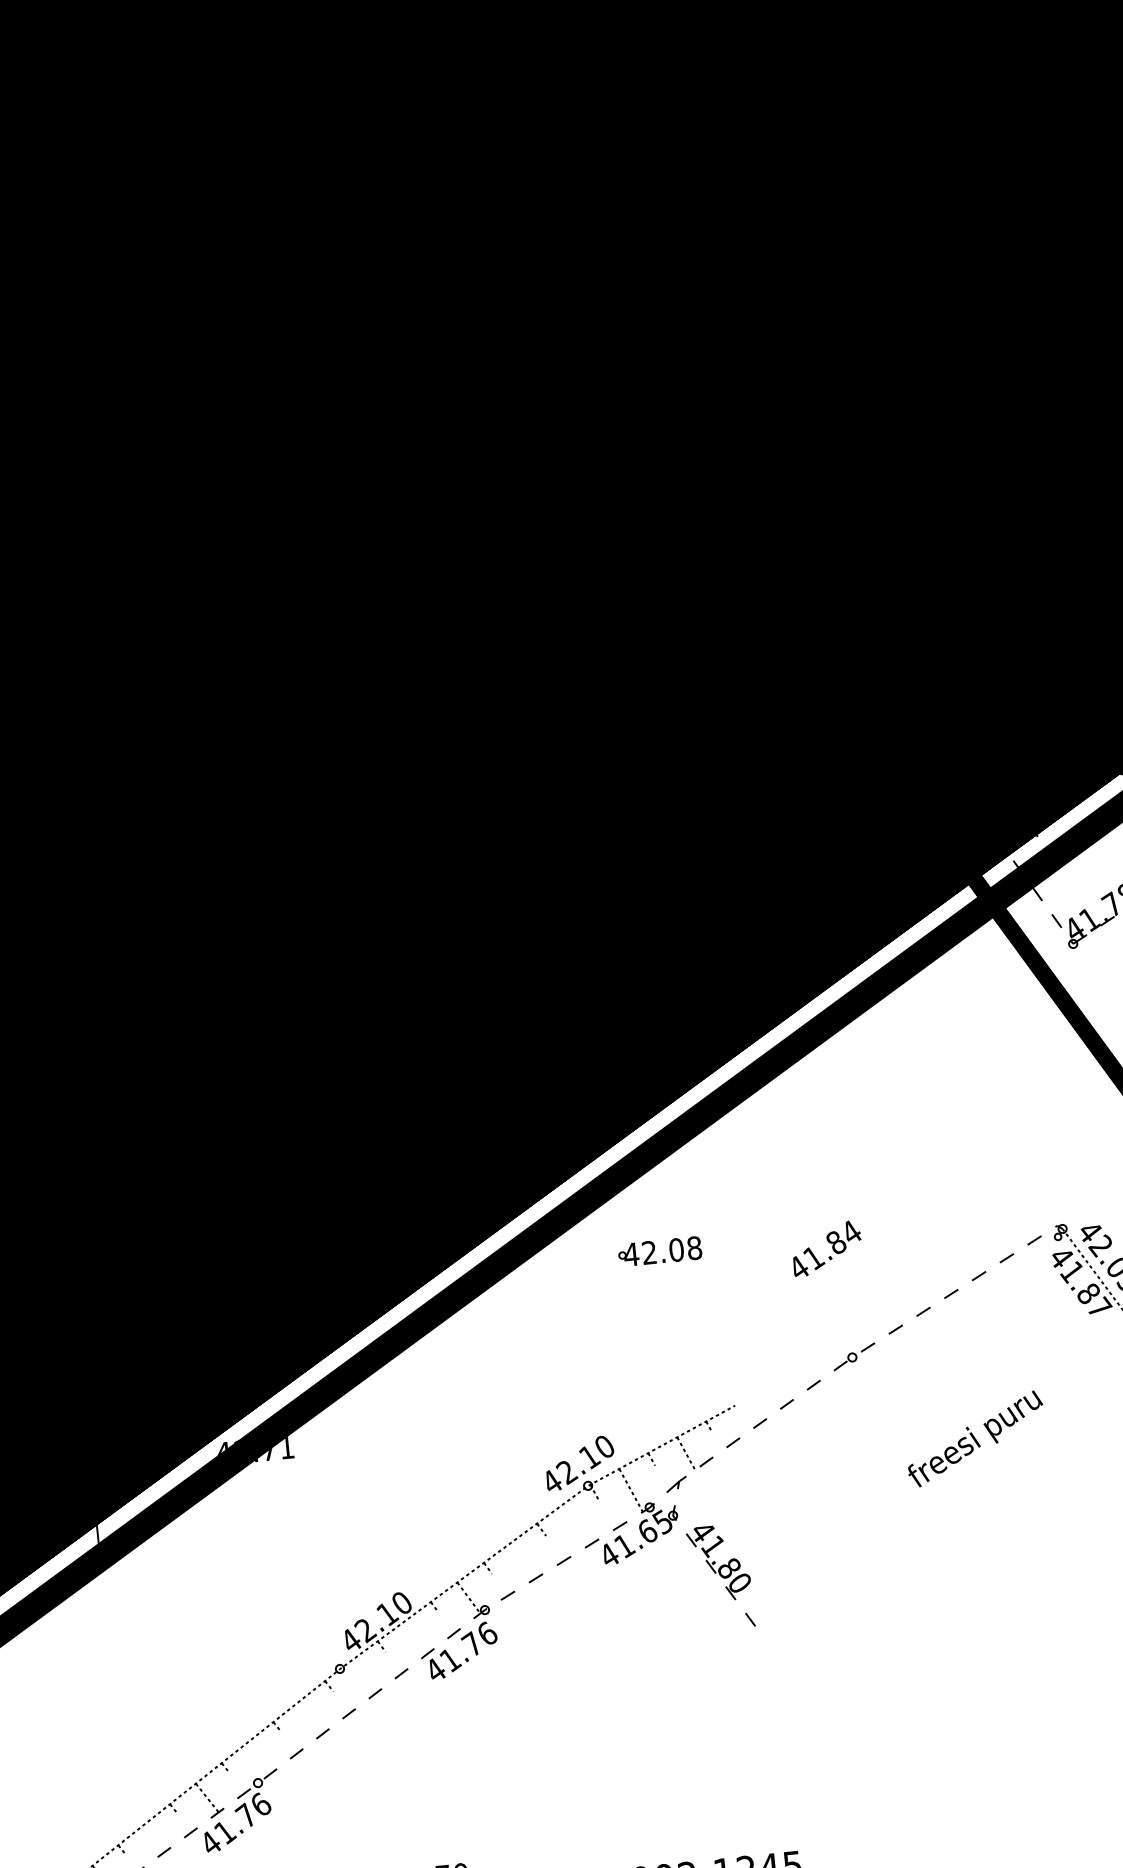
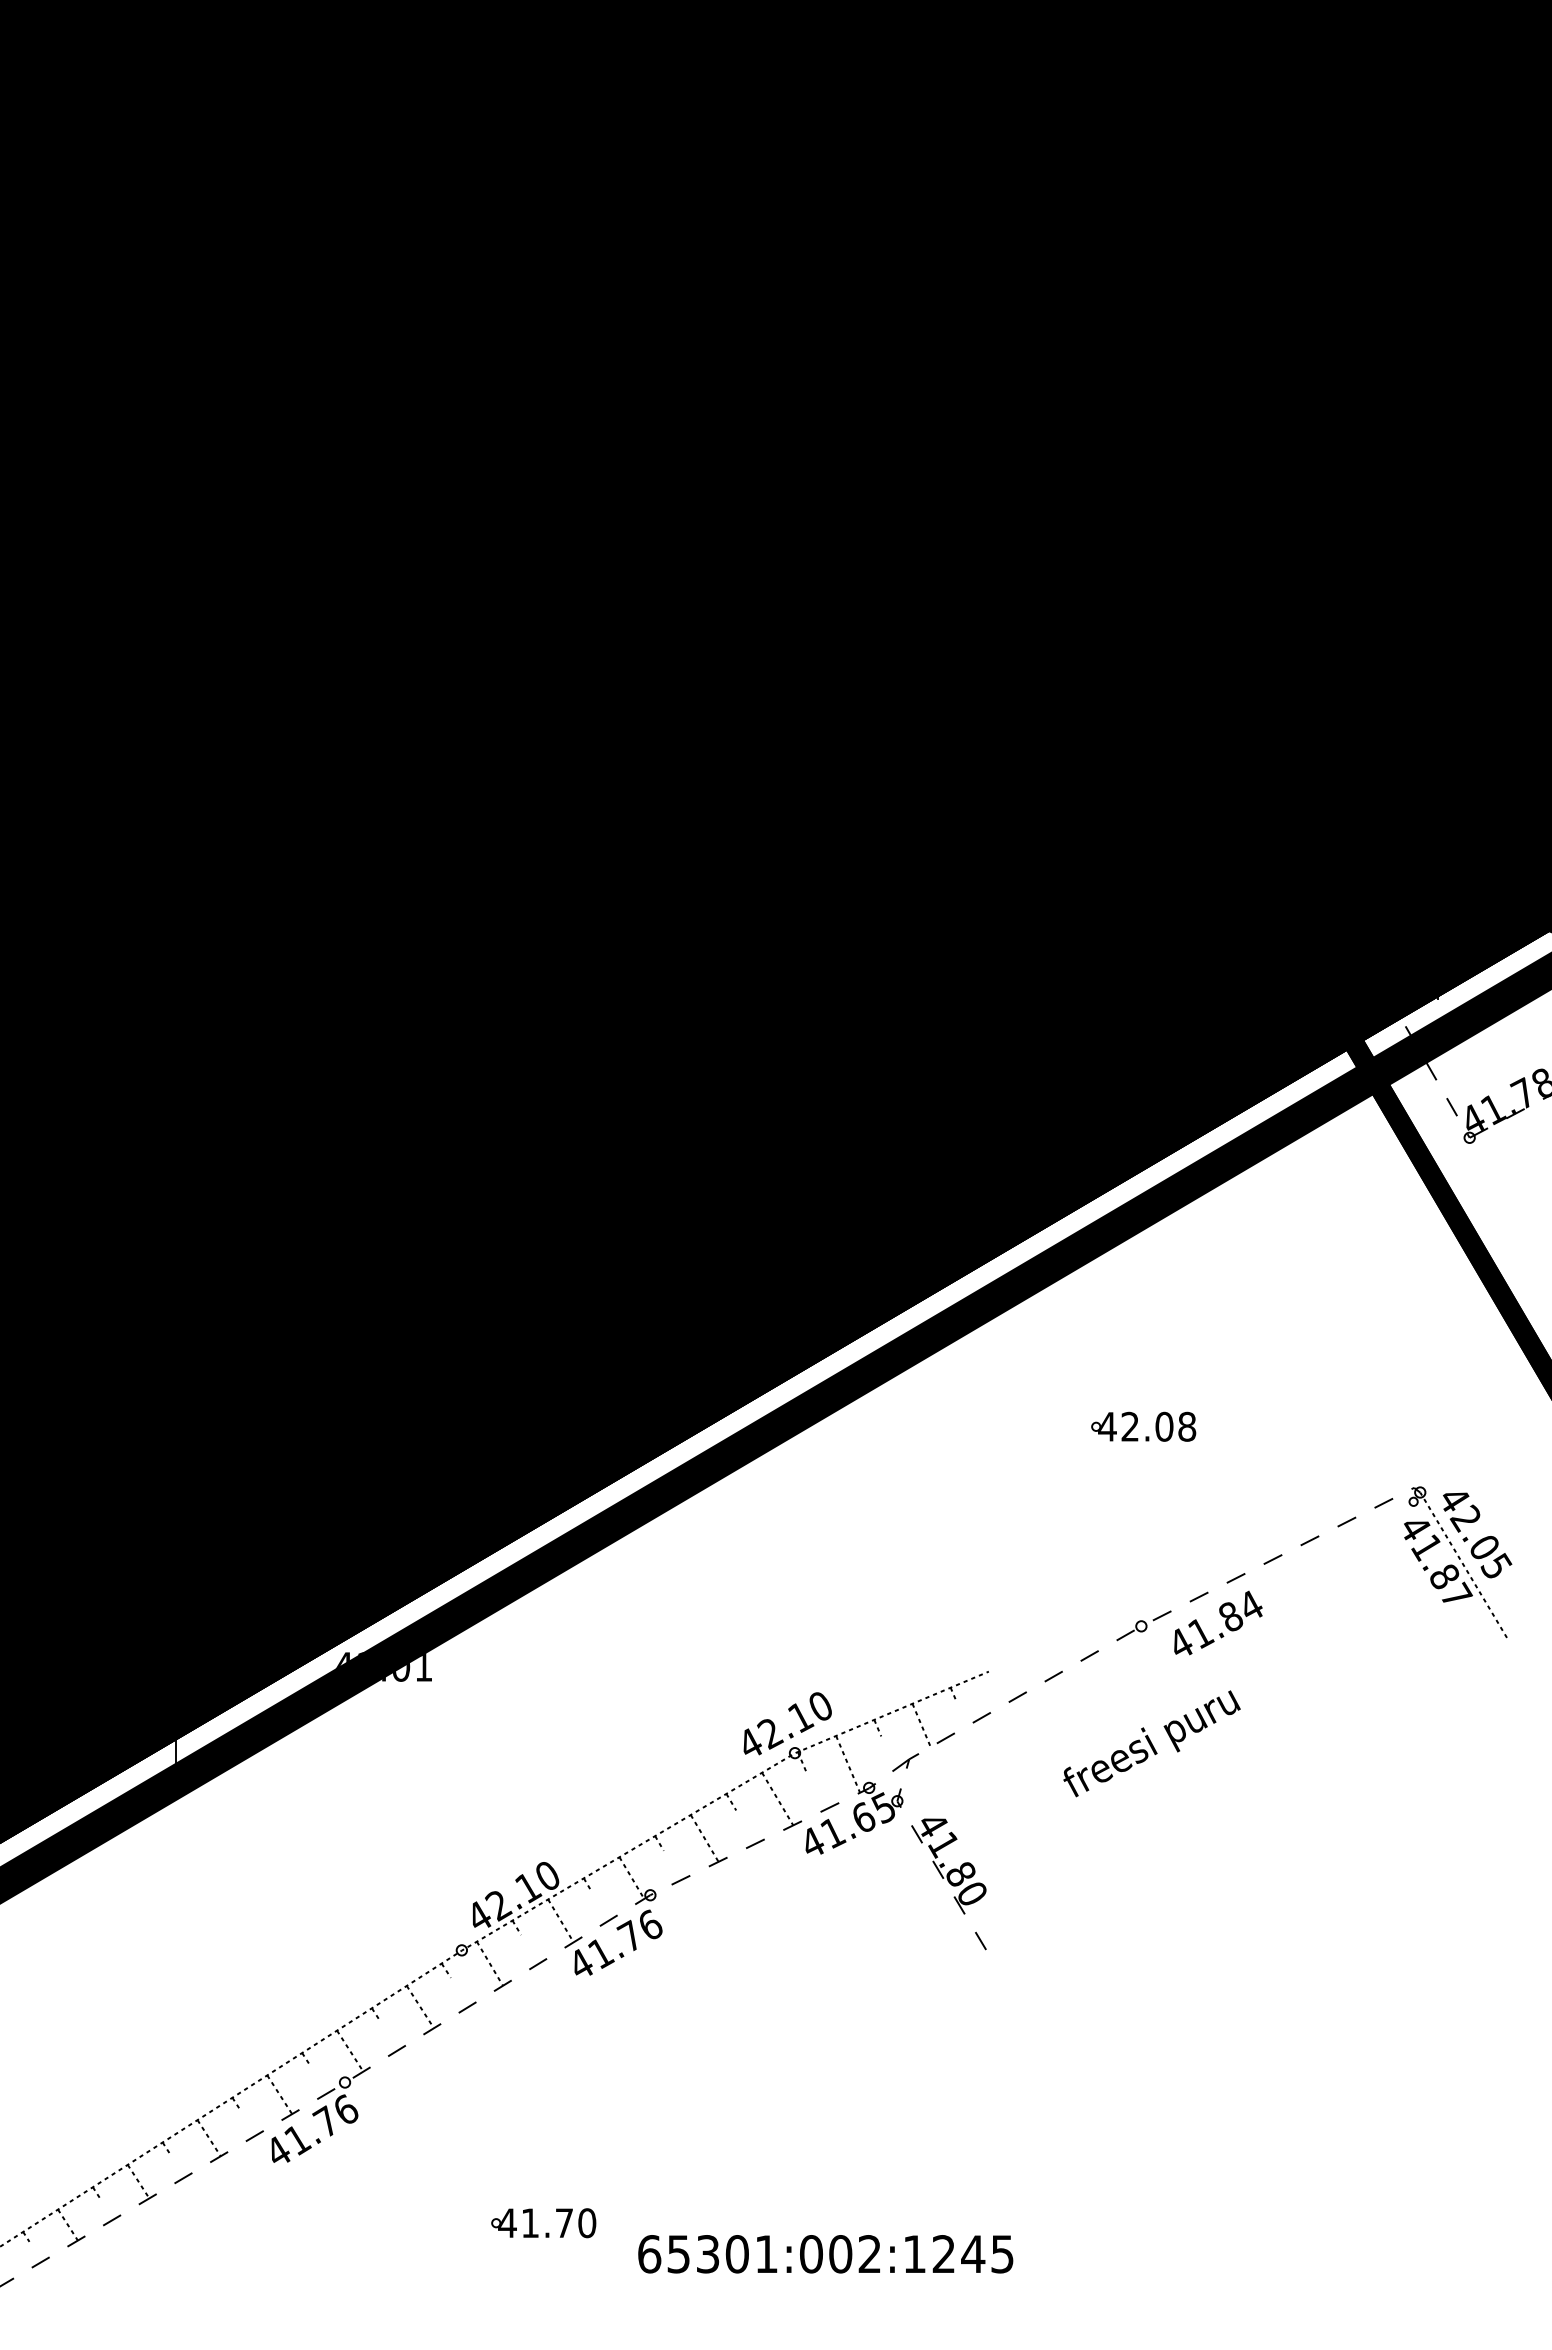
text: (826, 1248) -> (1218, 1622), moved
part: (654, 1249) -> (1137, 1423), moved
text: (975, 1438) -> (1151, 1743), moved
text: (269, 1453) -> (401, 1672), 42.71 -> 42.01
line: (577, 1523) -> (777, 1798), added
line: (523, 1560) -> (704, 1838), added
line: (415, 1637) -> (560, 1920), added
line: (362, 1677) -> (489, 1963), added
line: (310, 1716) -> (419, 2006), added
line: (259, 1757) -> (350, 2050), added
line: (154, 1838) -> (208, 2138), added

